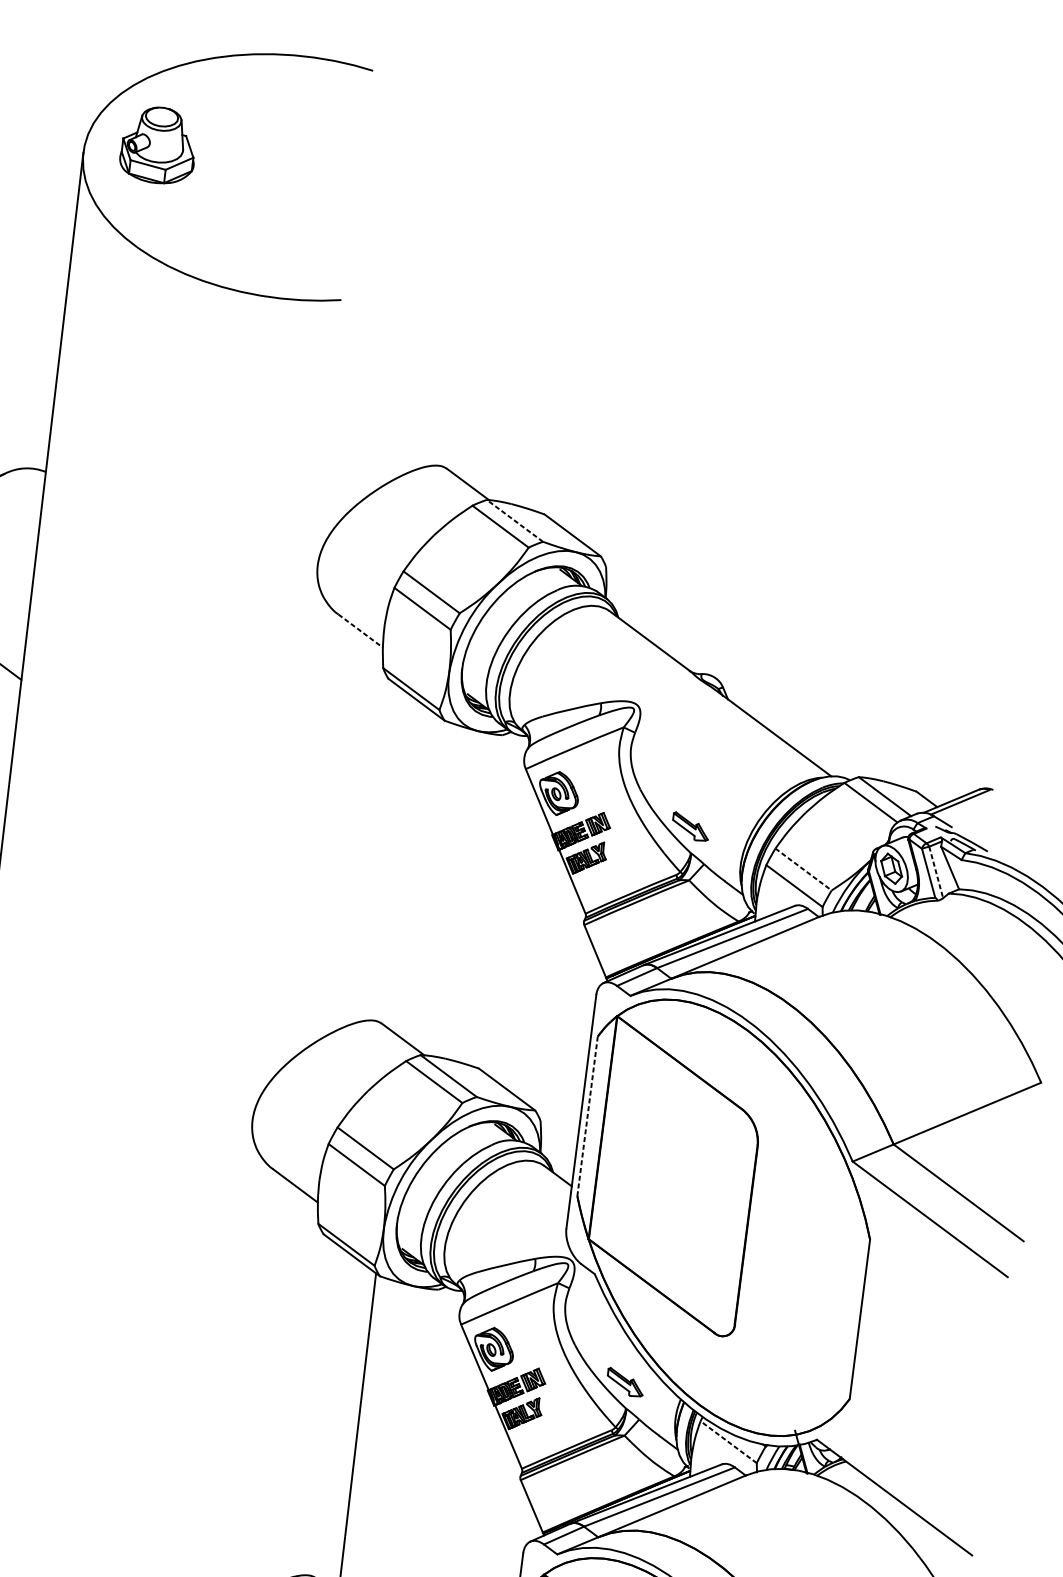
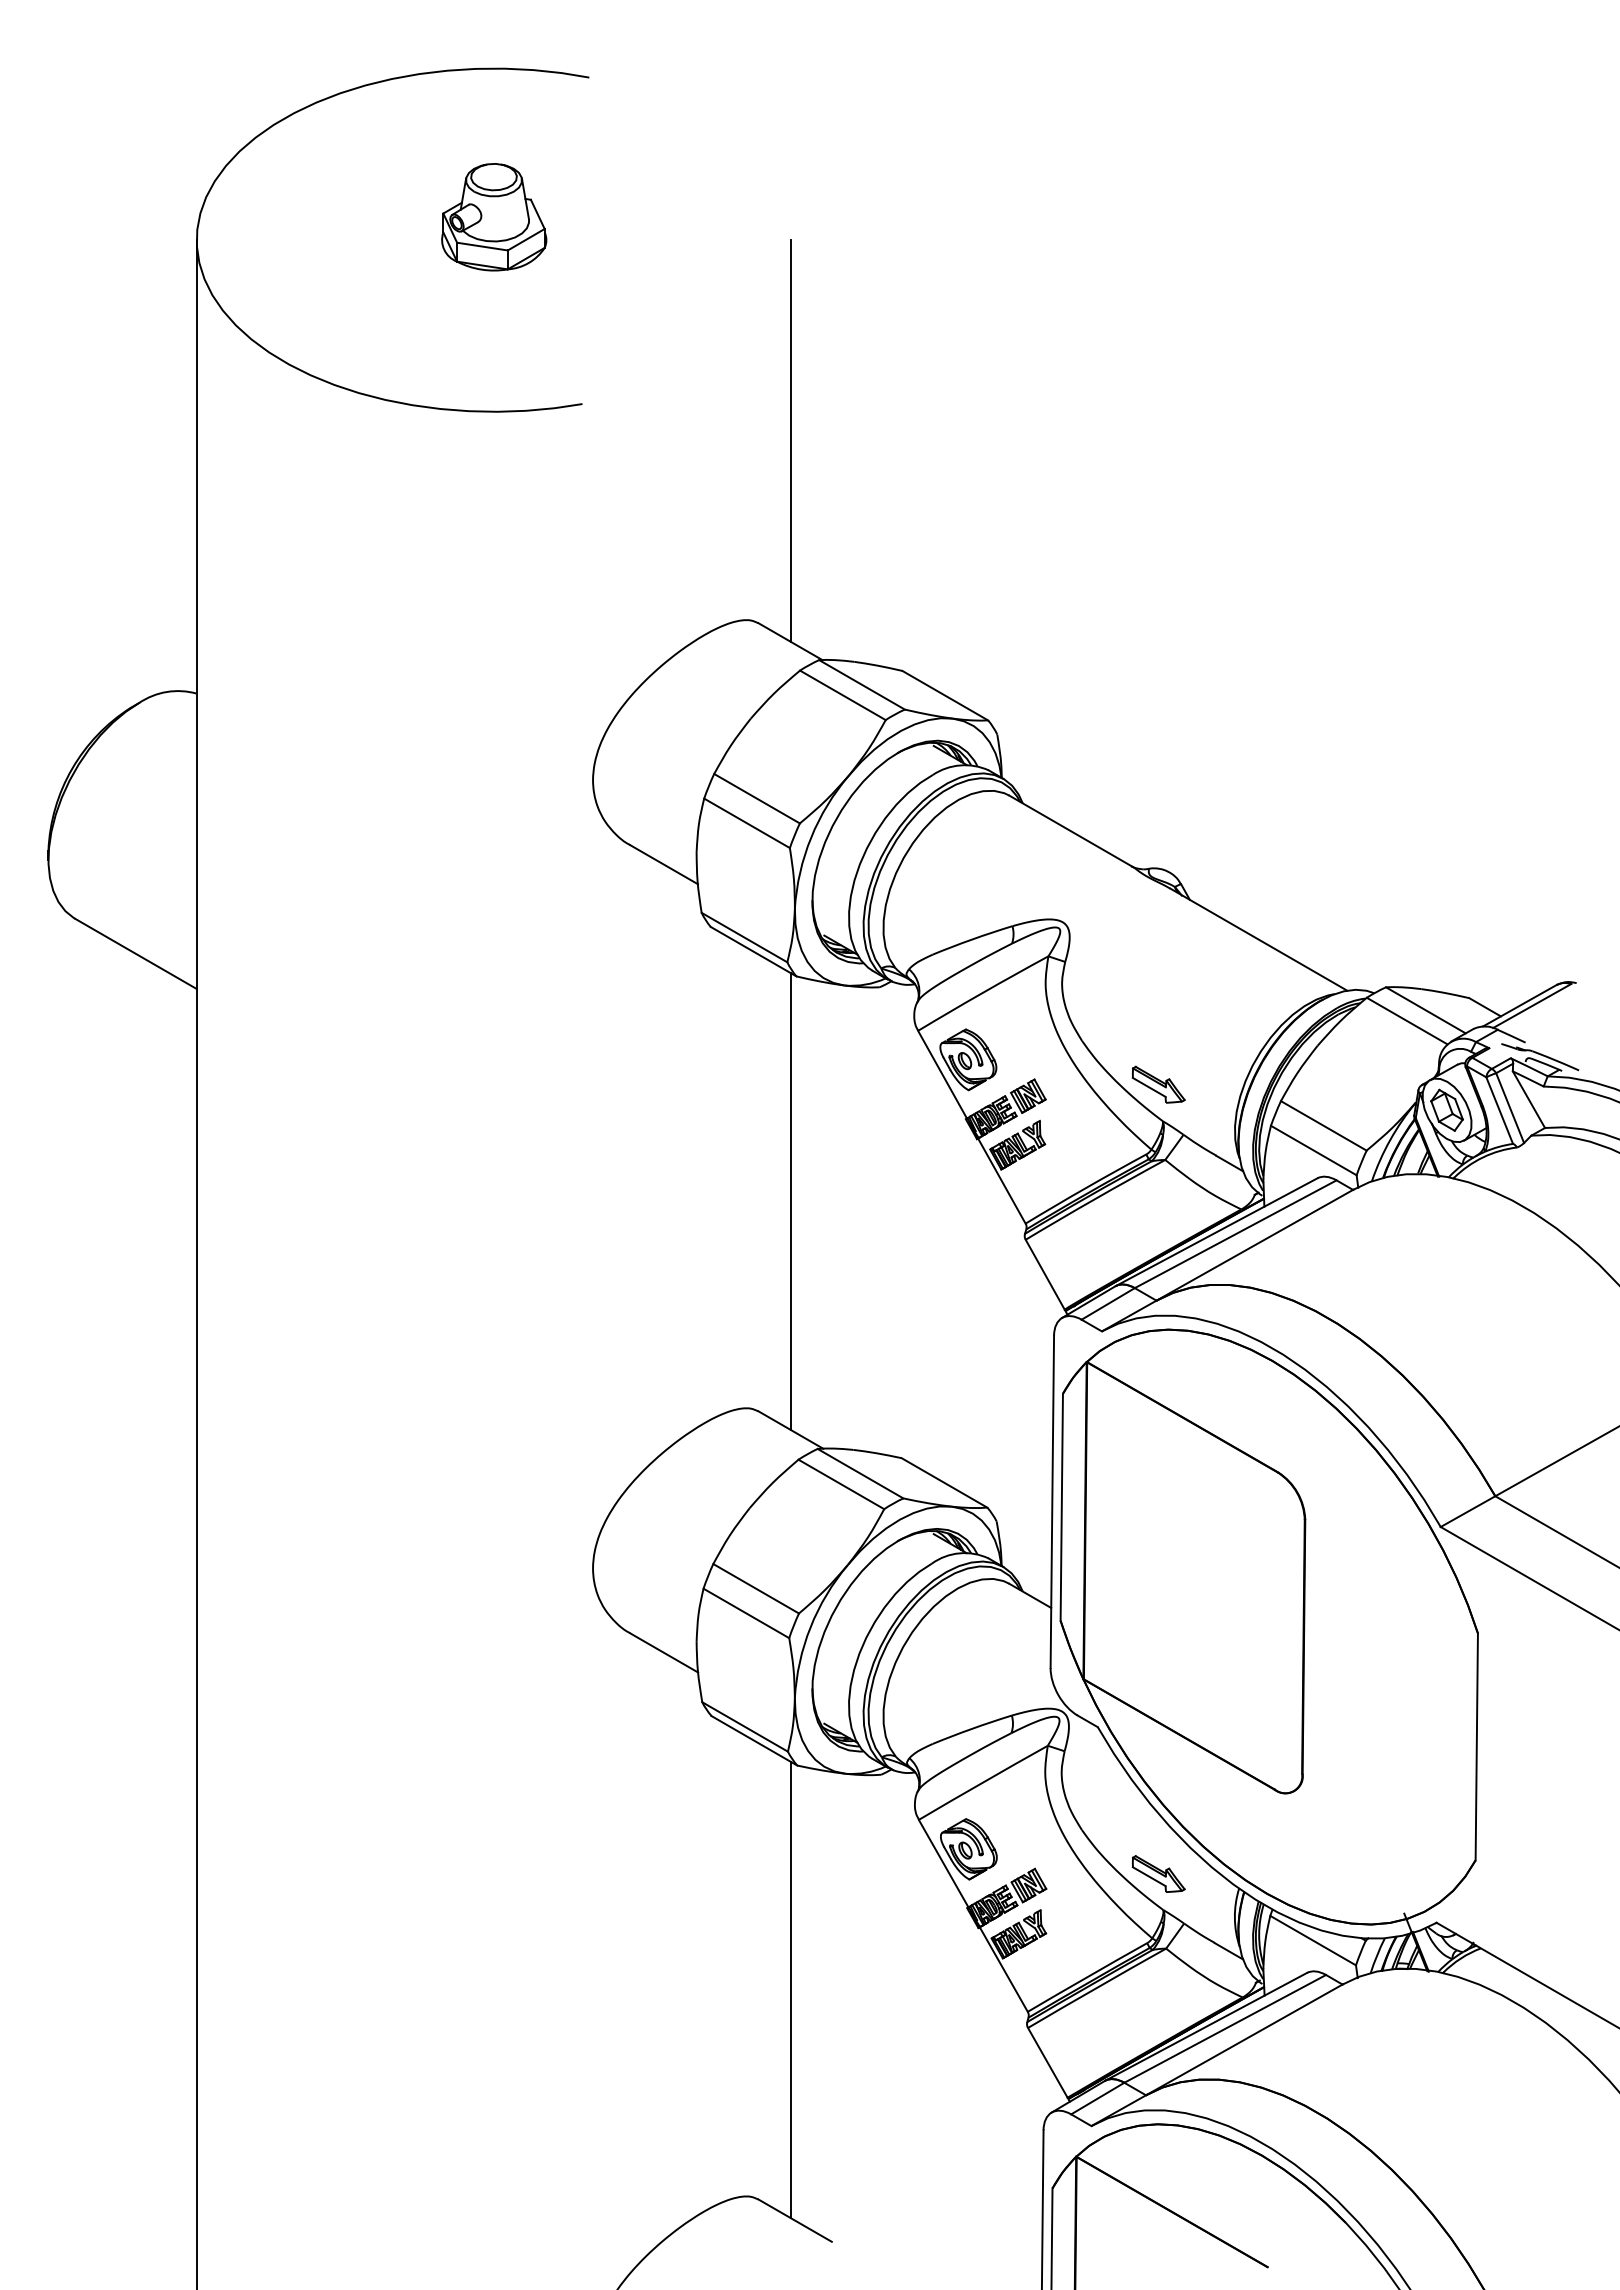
part: (159, 145) -> (494, 217), moved
line: (485, 343) -> (791, 441), added
line: (514, 520) -> (861, 684), dashed -> solid
line: (361, 631) -> (664, 864), dashed -> solid
line: (804, 870) -> (1324, 1126), dashed -> solid
line: (936, 872) -> (1510, 1108), dashed -> solid
line: (422, 878) -> (791, 1201), added
line: (587, 1115) -> (1061, 1506), dashed -> solid
line: (728, 1442) -> (1312, 1940), dashed -> solid

